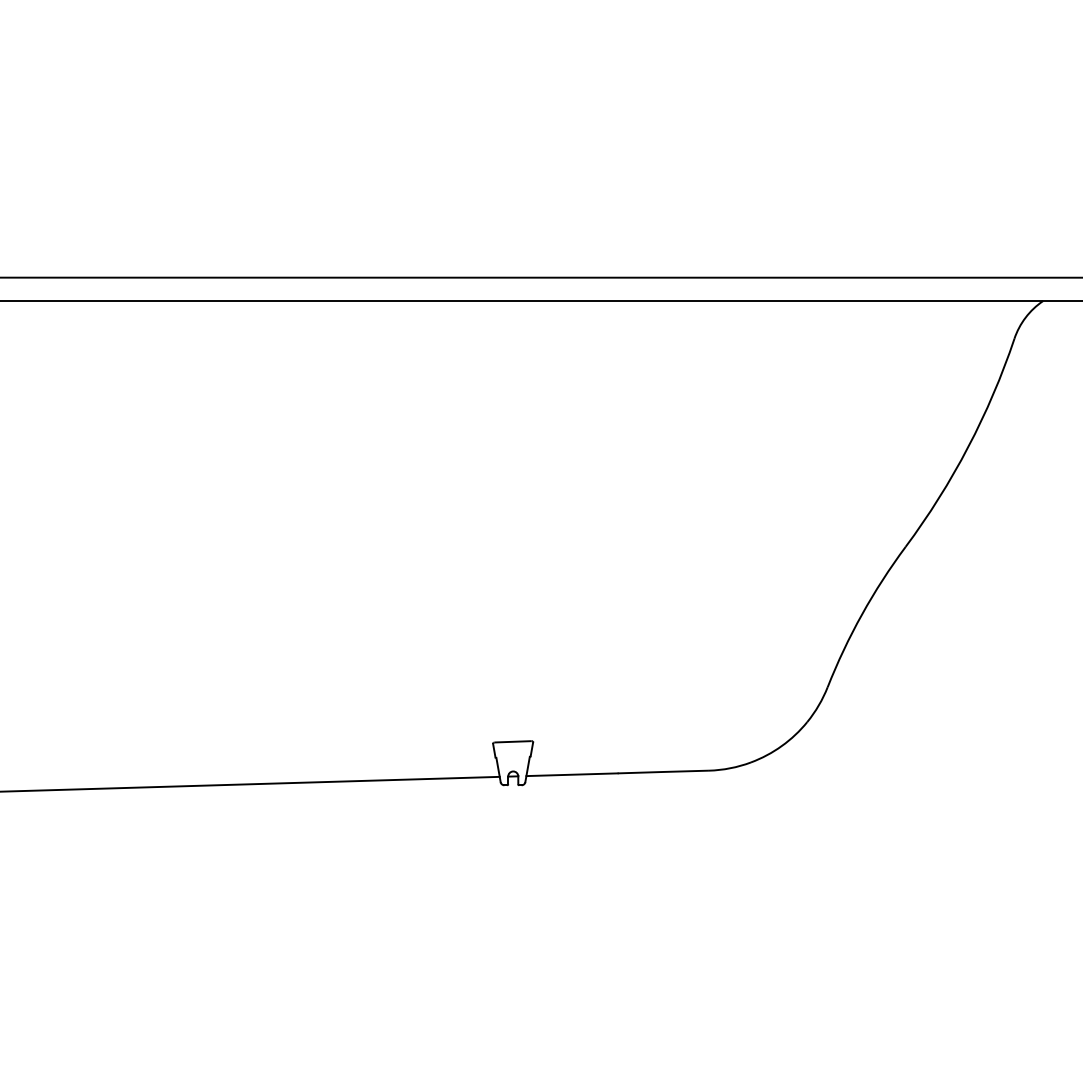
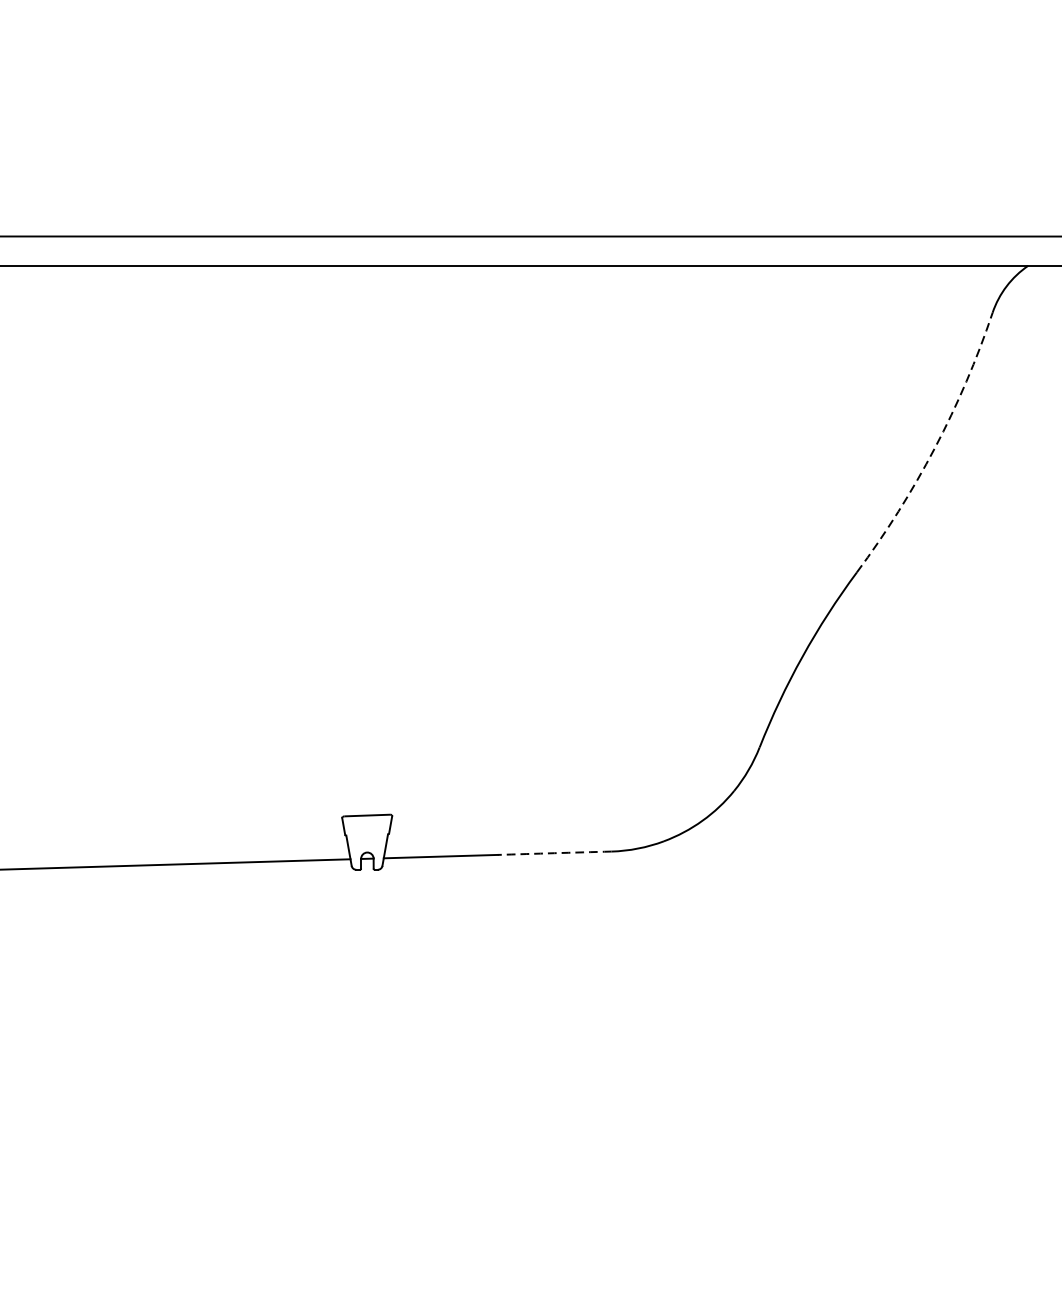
arc: (968, 447) -> (935, 448), solid -> dashed
arc: (663, 771) -> (554, 852), solid -> dashed

